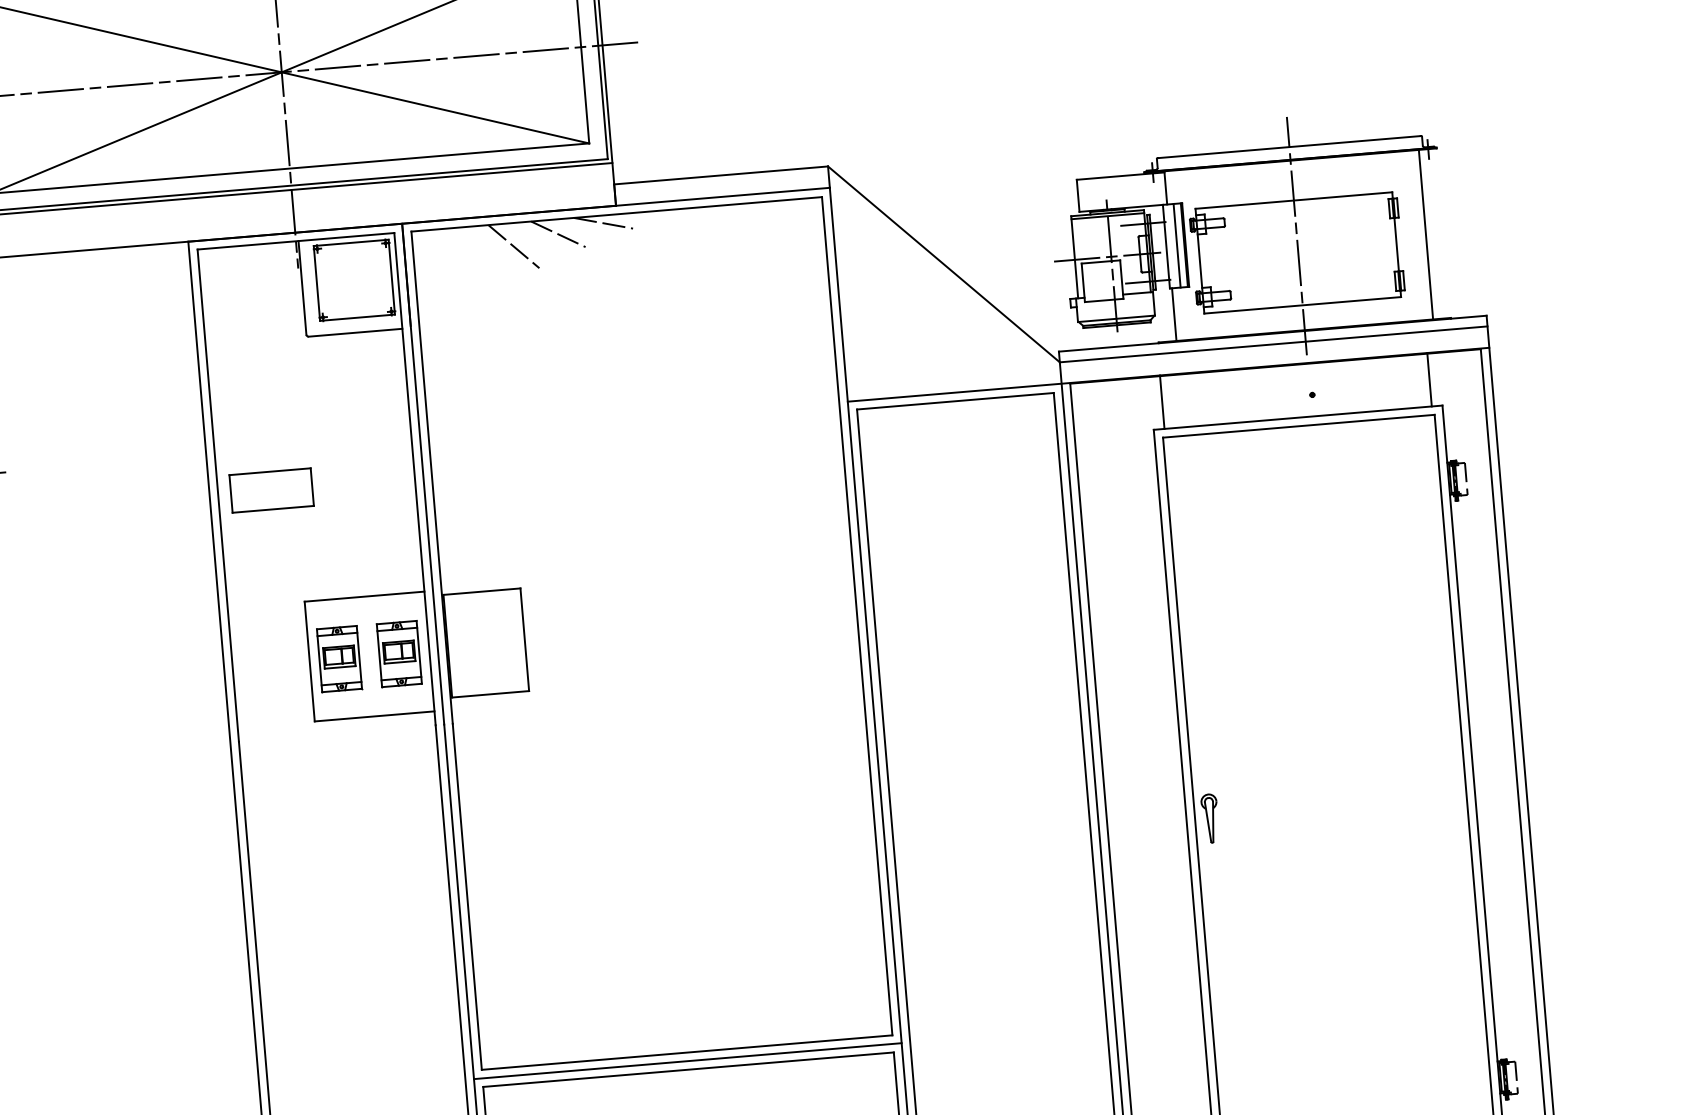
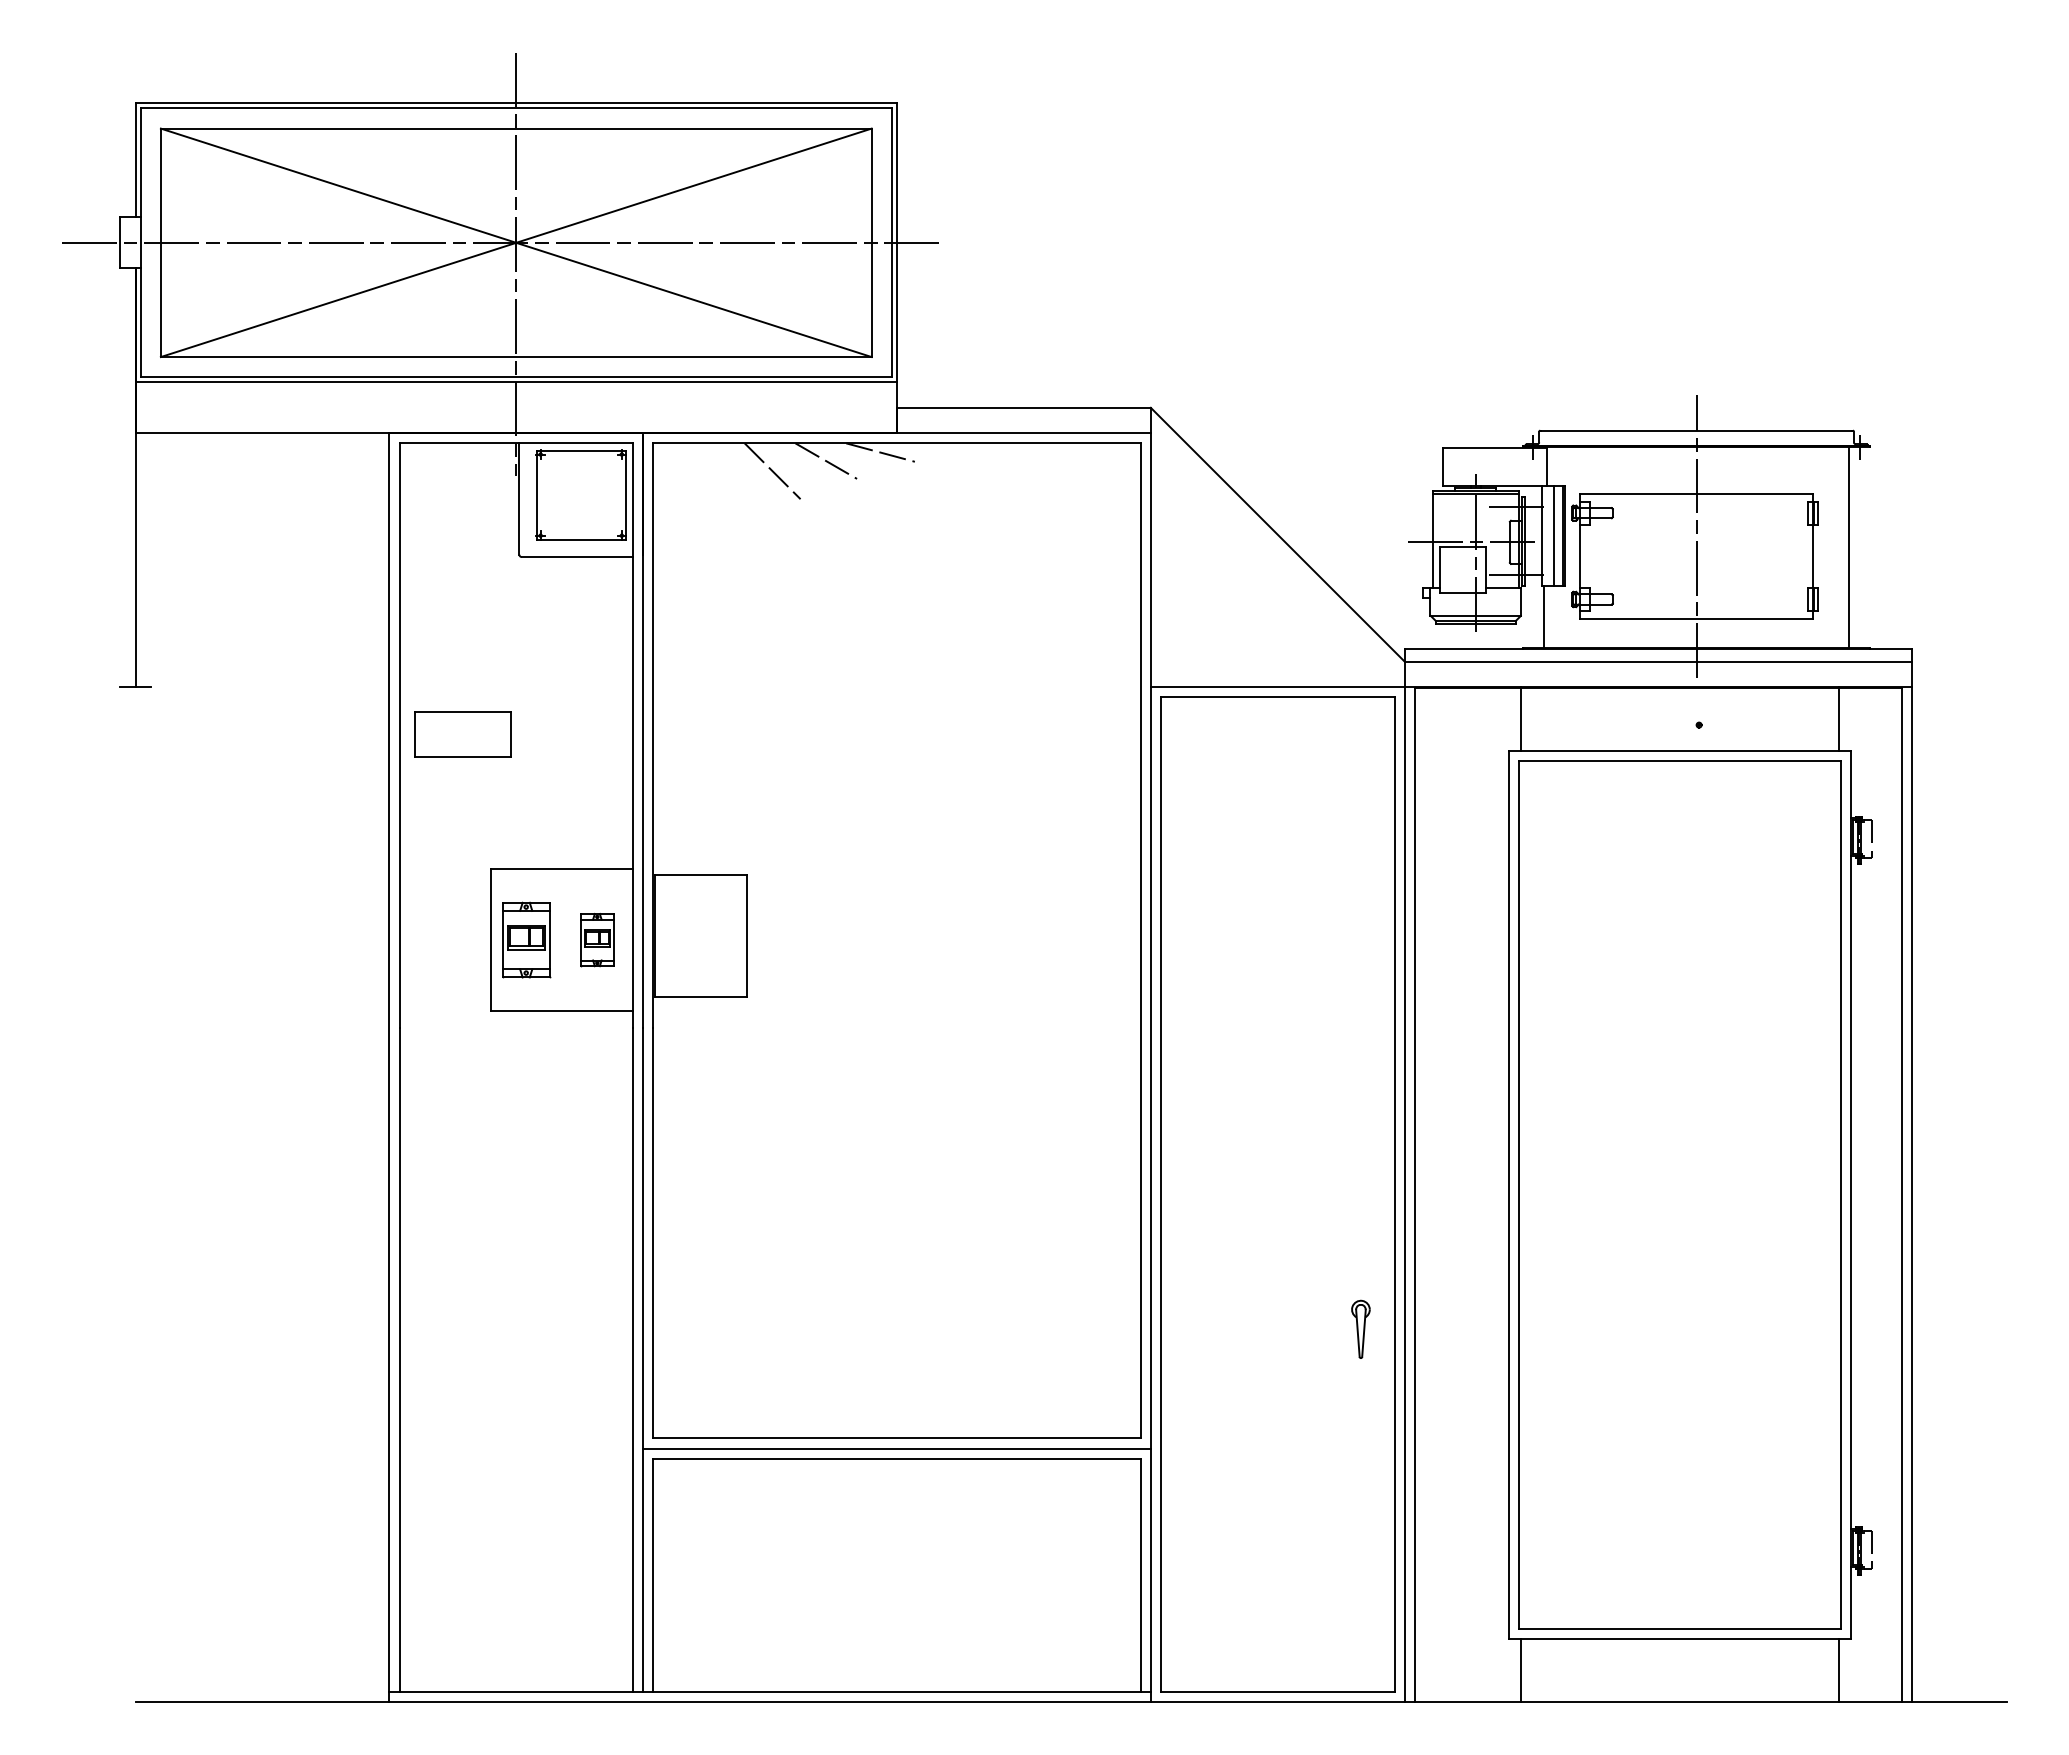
part: (399, 653) -> (597, 939), size x0.7
part: (1209, 817) -> (1360, 1328), moved

